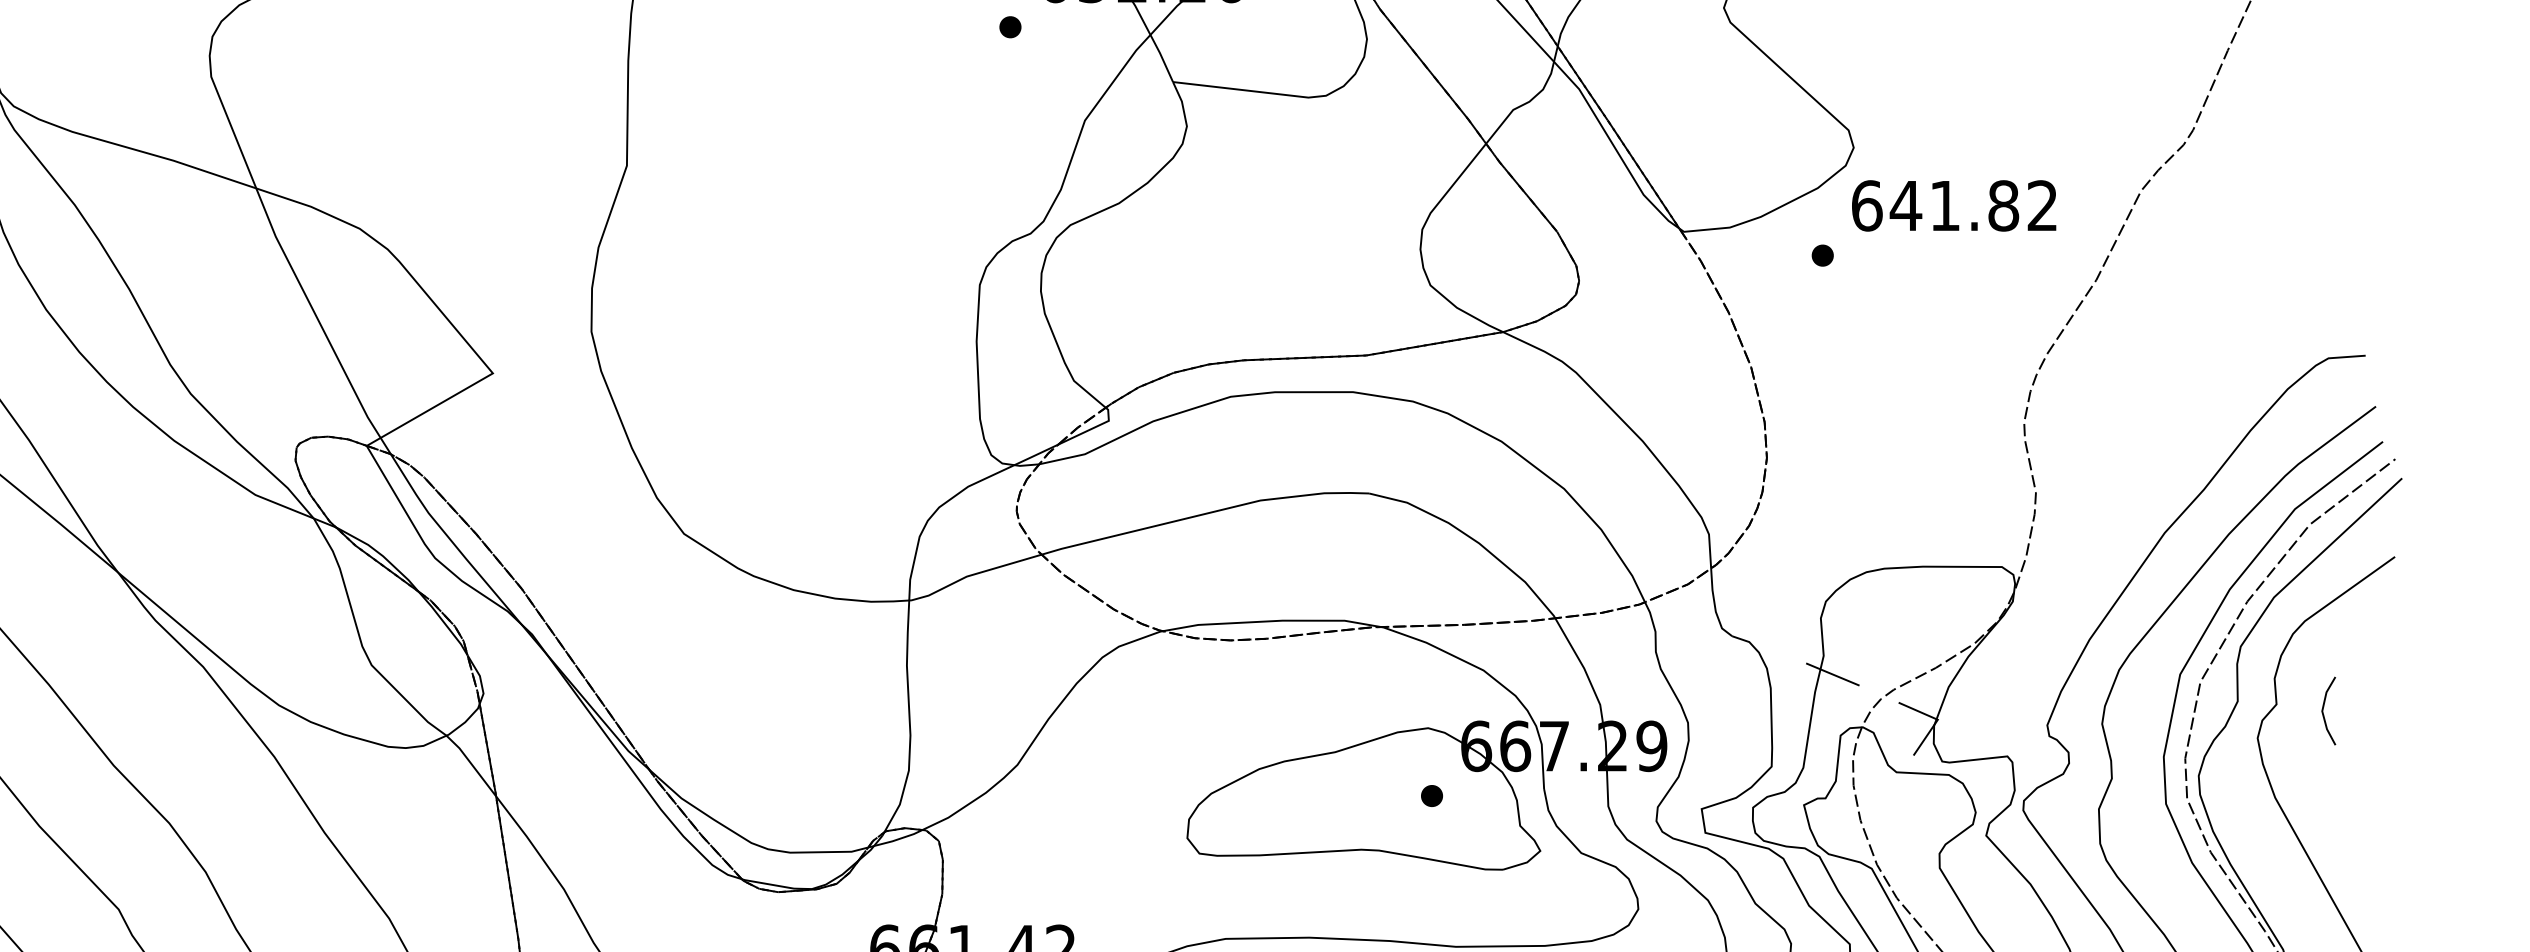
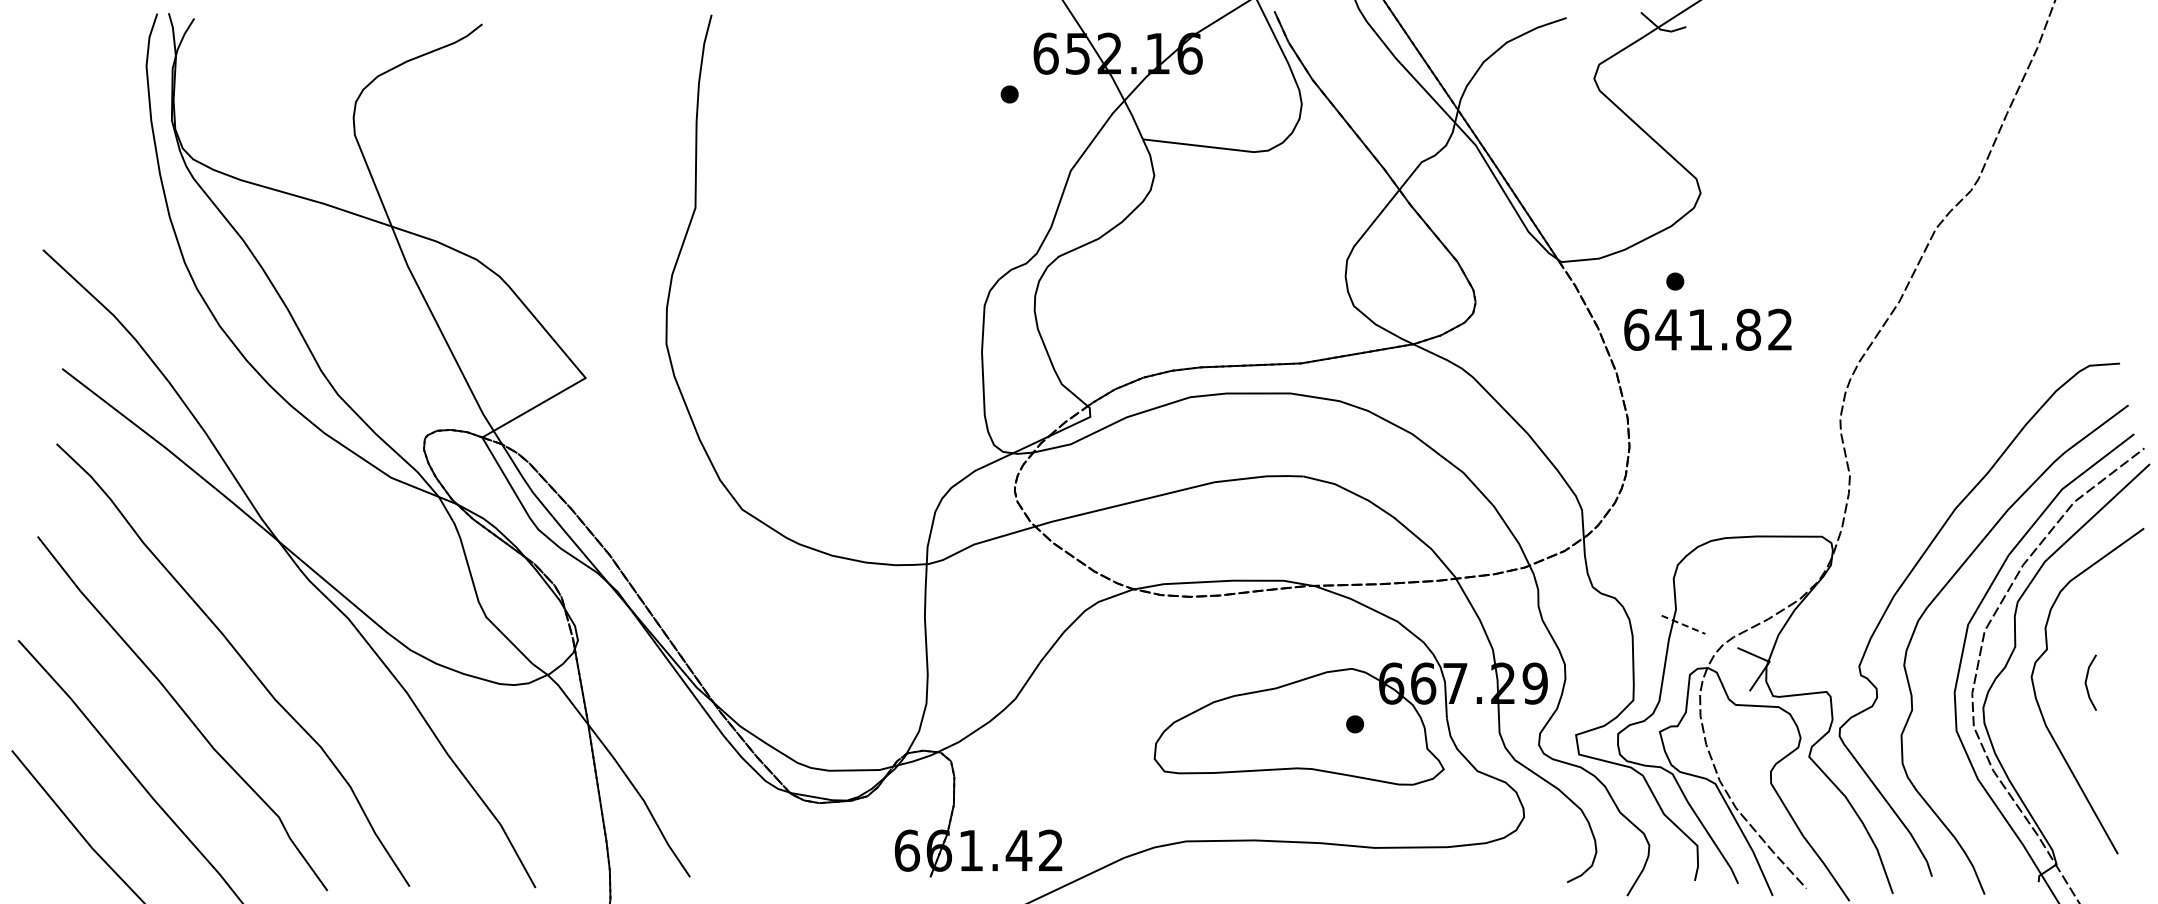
text: (1953, 205) -> (1707, 329), moved
line: (1832, 674) -> (1683, 624), solid -> dashed
line: (2323, 710) -> (2086, 682), moved

